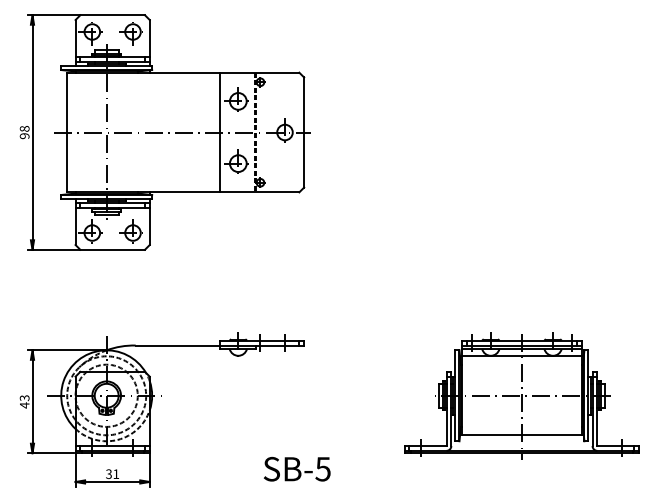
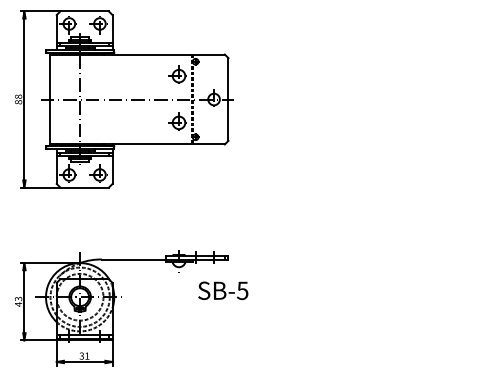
line: (220, 132) -> (165, 99), removed
text: (24, 136) -> (18, 102), 98 -> 88
part: (521, 395) -> (391, 297), removed
text: (297, 468) -> (223, 290), moved

